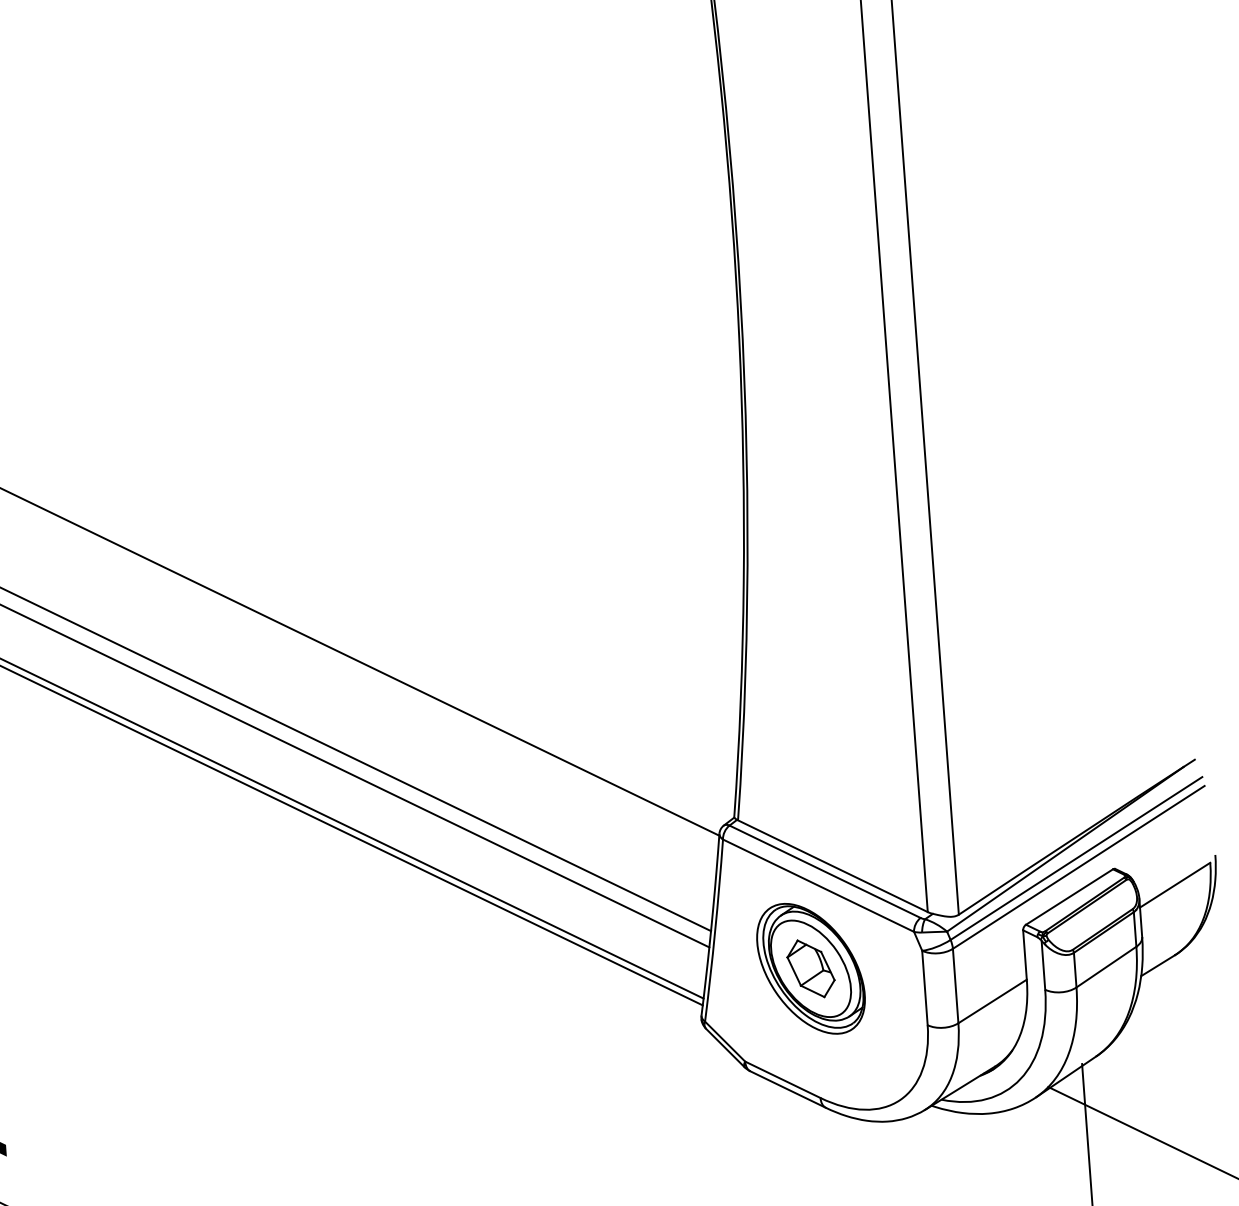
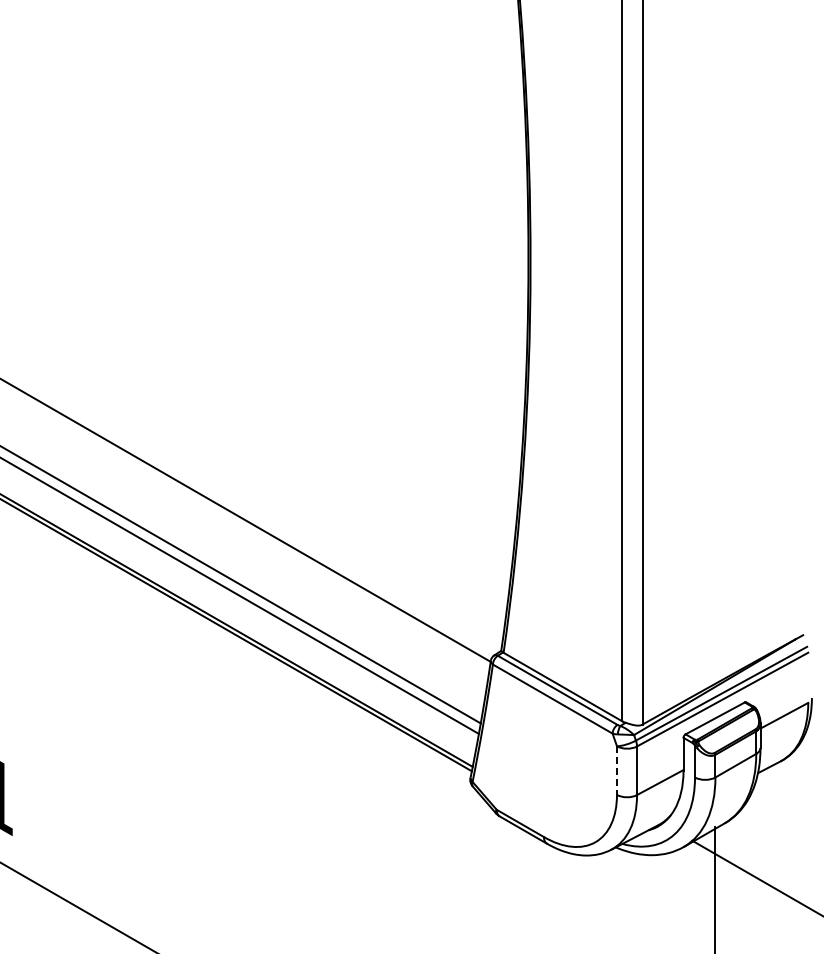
part: (810, 968) -> (543, 752), removed
line: (924, 989) -> (616, 771), solid -> dashed

